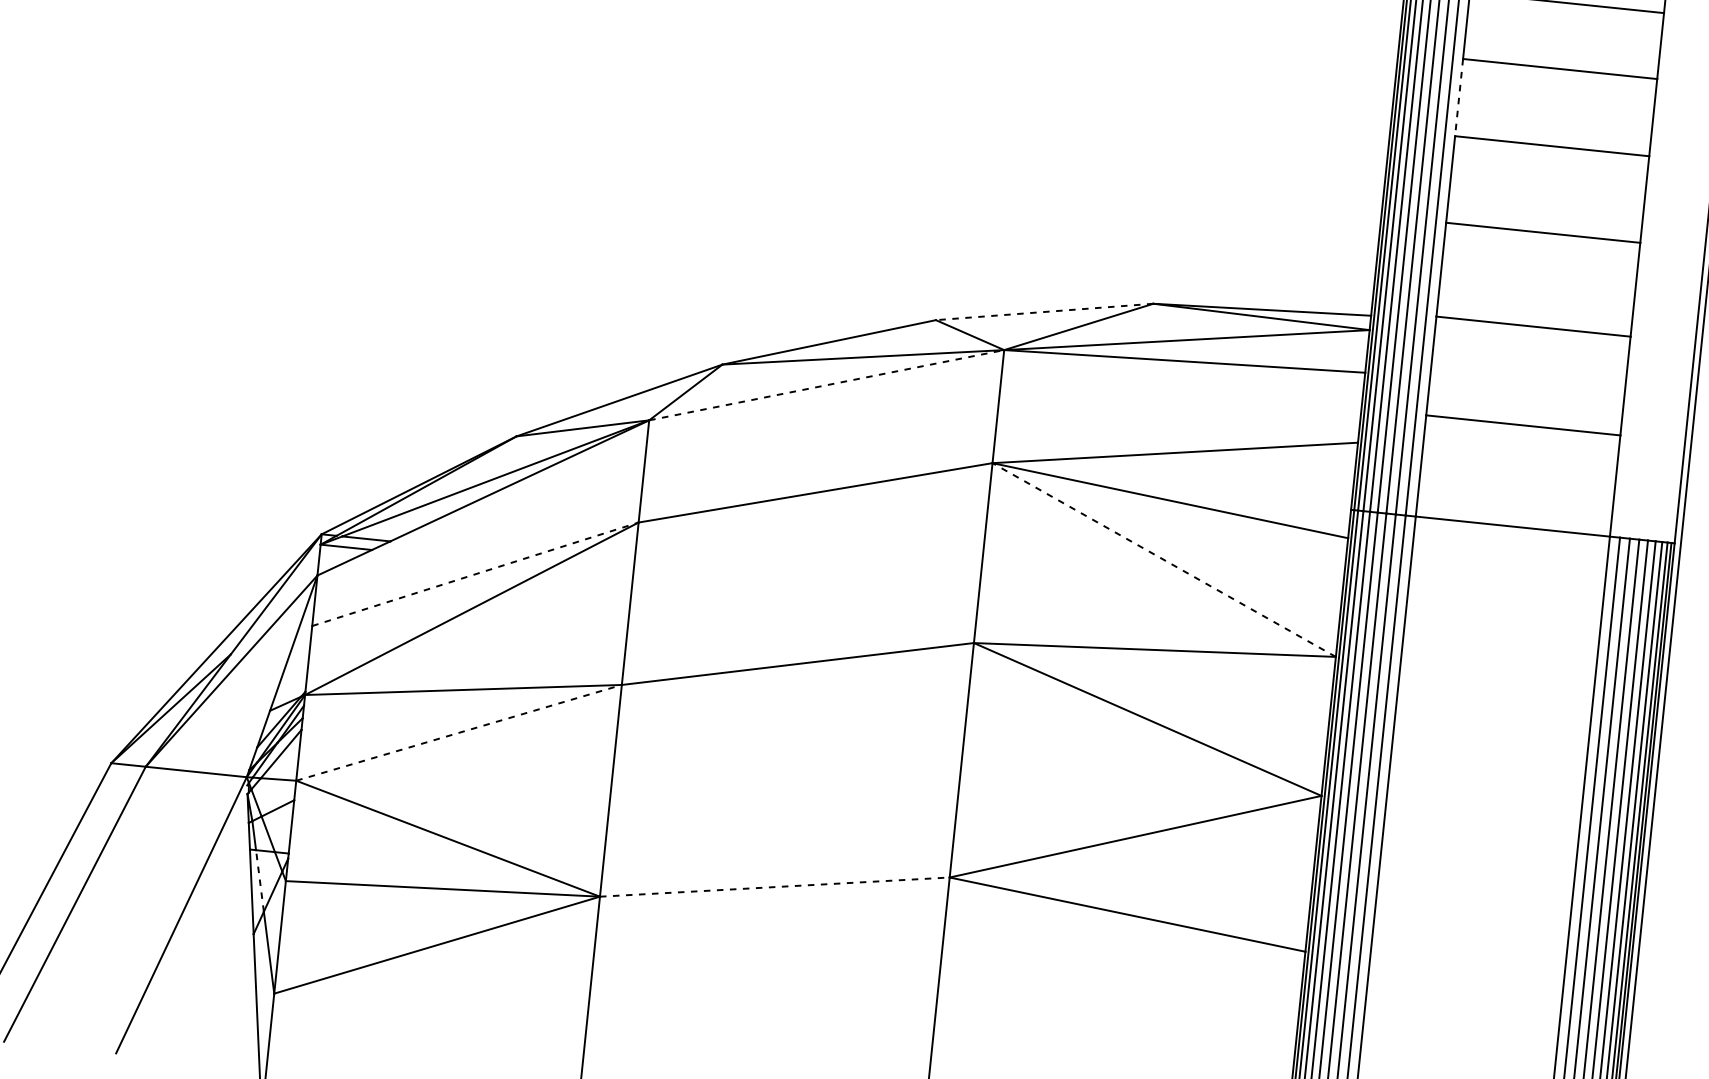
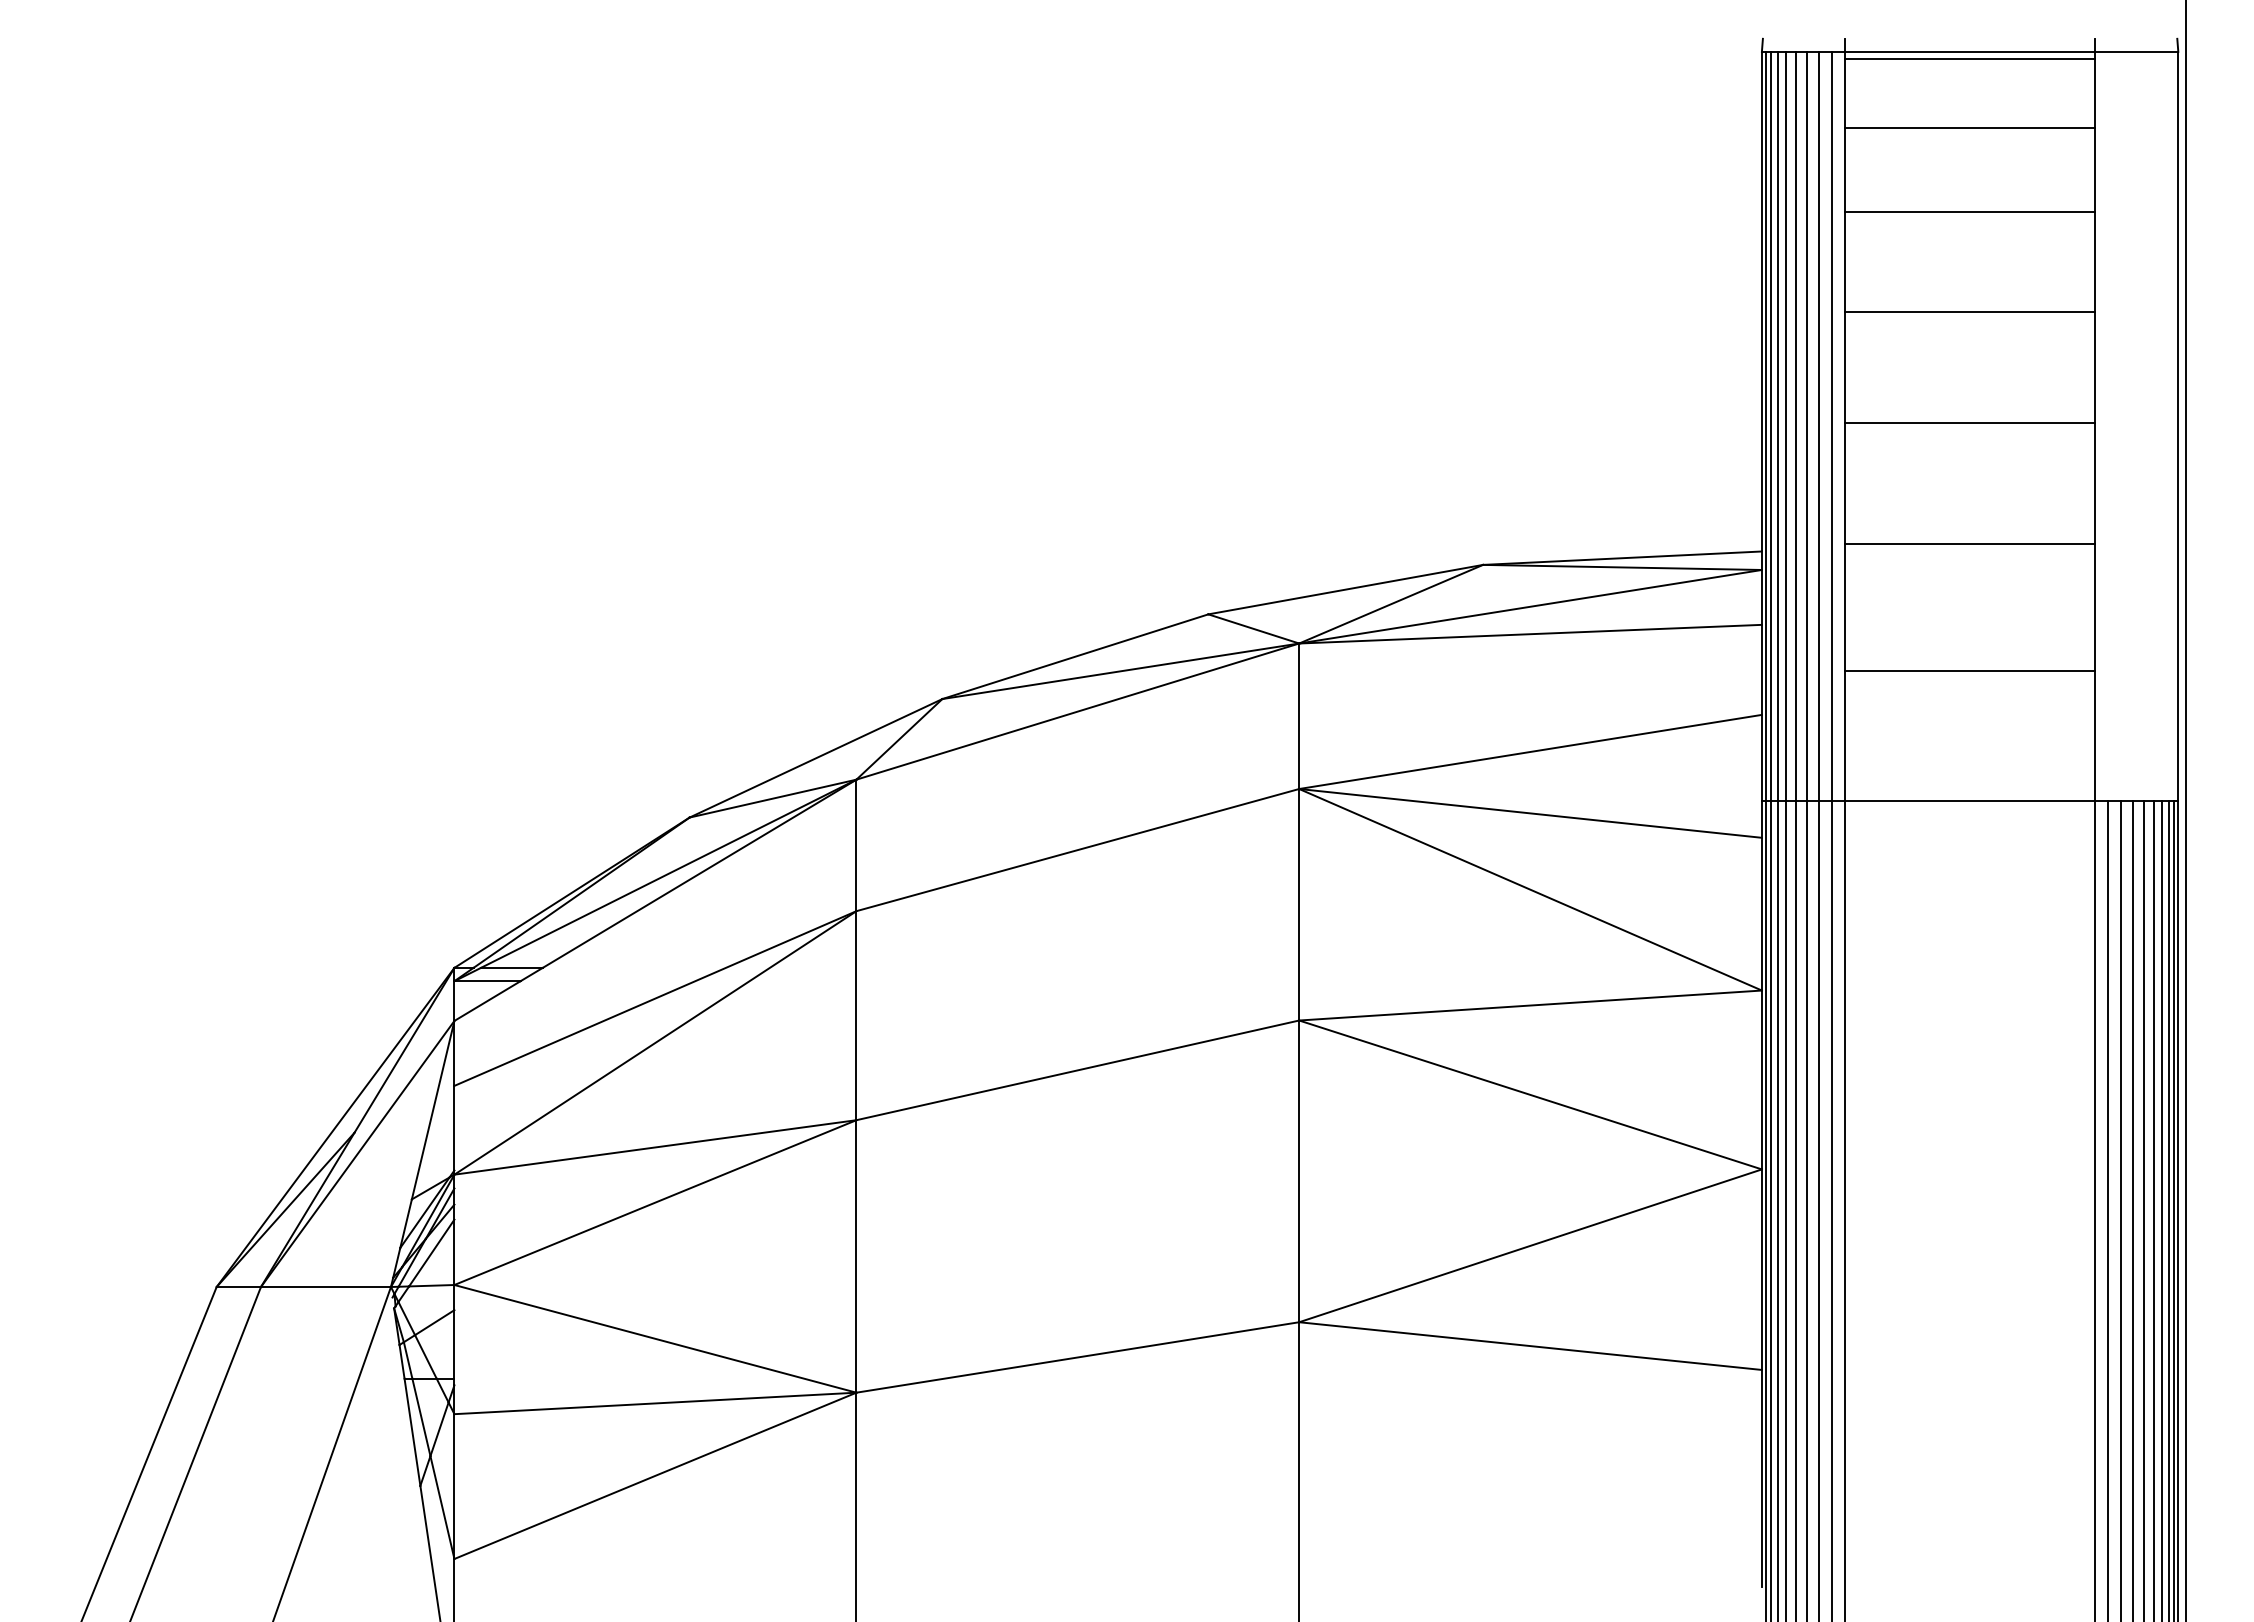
line: (1459, 97) -> (1845, 262), dashed -> solid
line: (1044, 311) -> (1345, 589), dashed -> solid
line: (826, 385) -> (1077, 711), dashed -> solid
line: (1164, 559) -> (1530, 889), dashed -> solid
line: (475, 574) -> (655, 998), dashed -> solid
line: (459, 732) -> (655, 1202), dashed -> solid
line: (260, 881) -> (421, 1417), dashed -> solid
line: (775, 887) -> (1078, 1357), dashed -> solid

